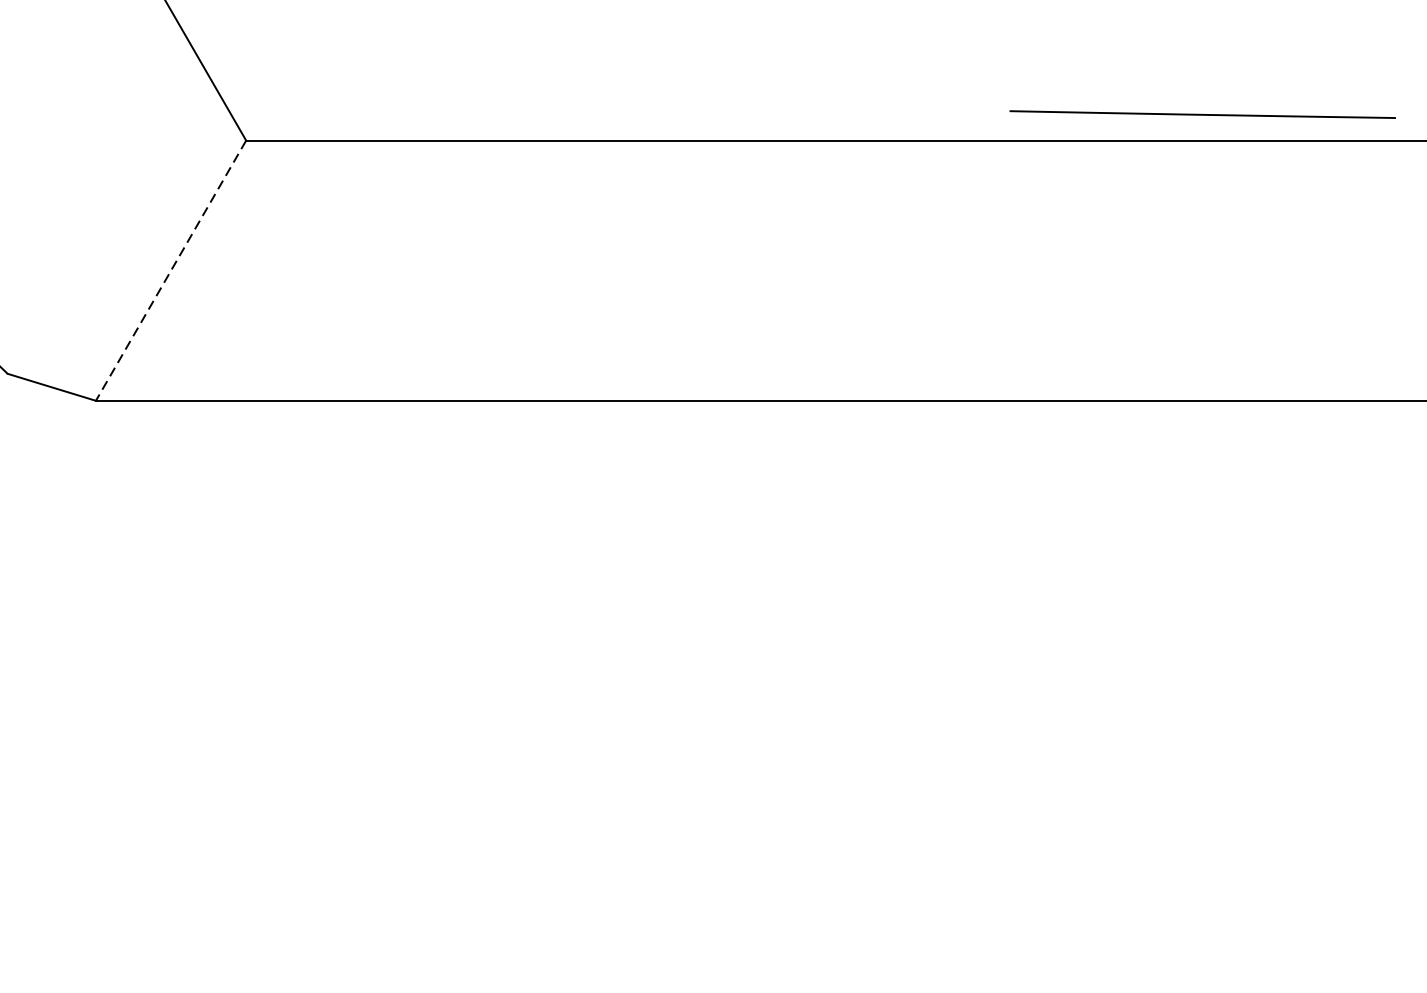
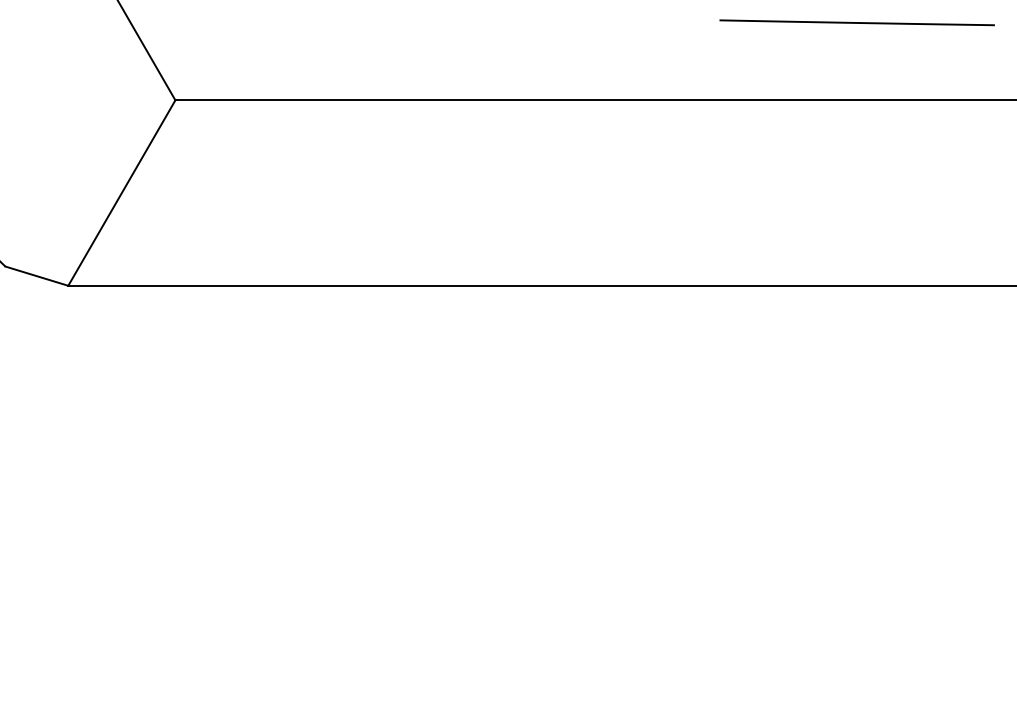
line: (1201, 114) -> (856, 22), moved
line: (170, 271) -> (121, 193), dashed -> solid

